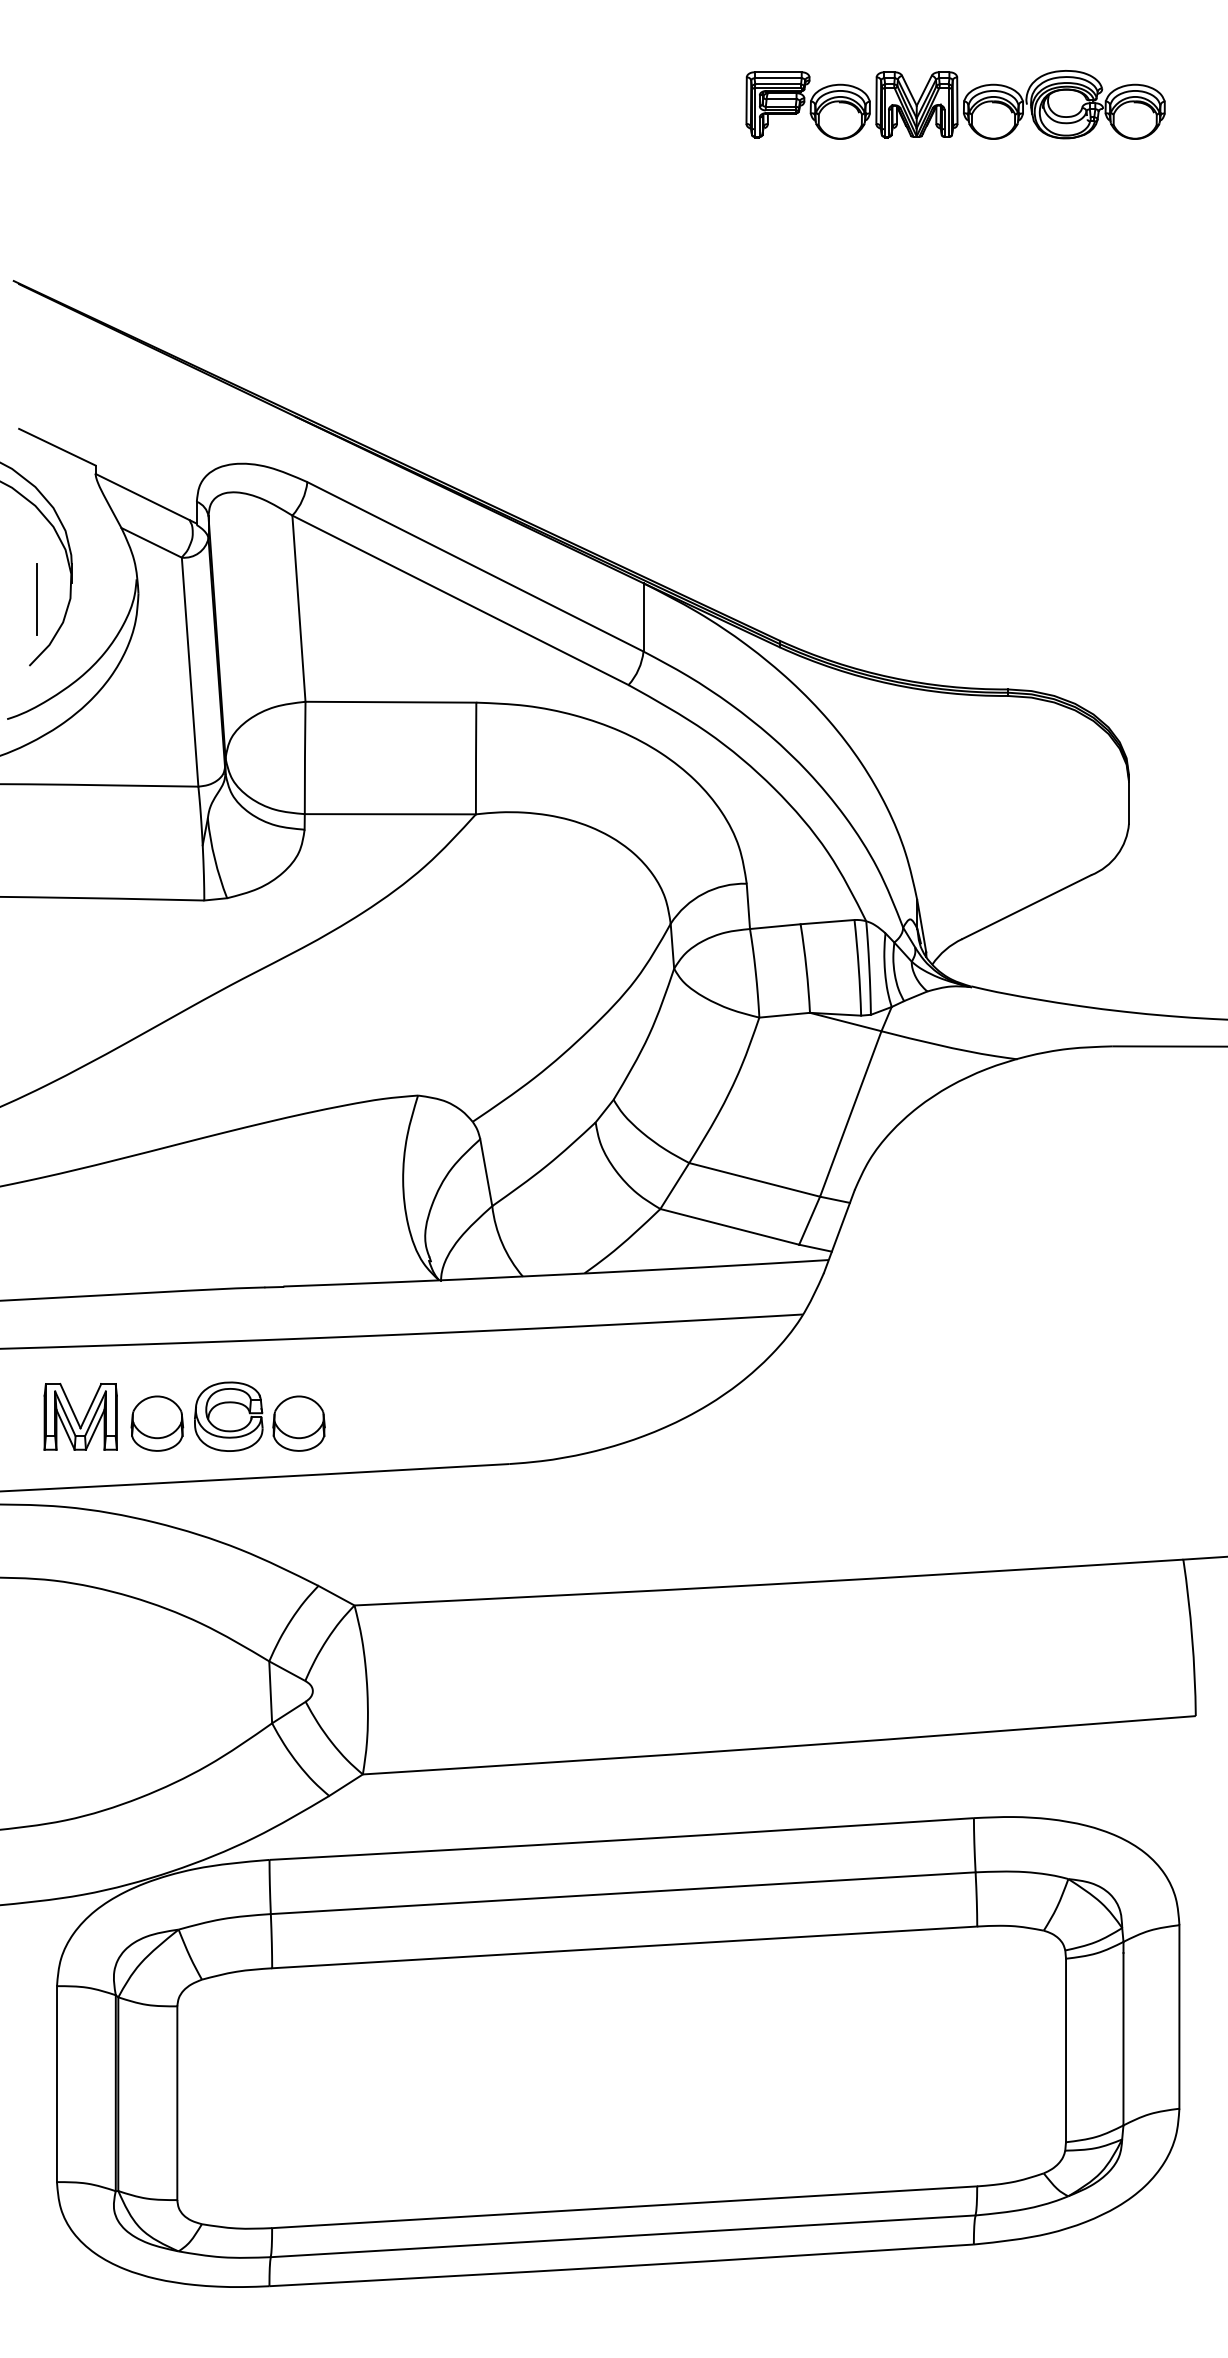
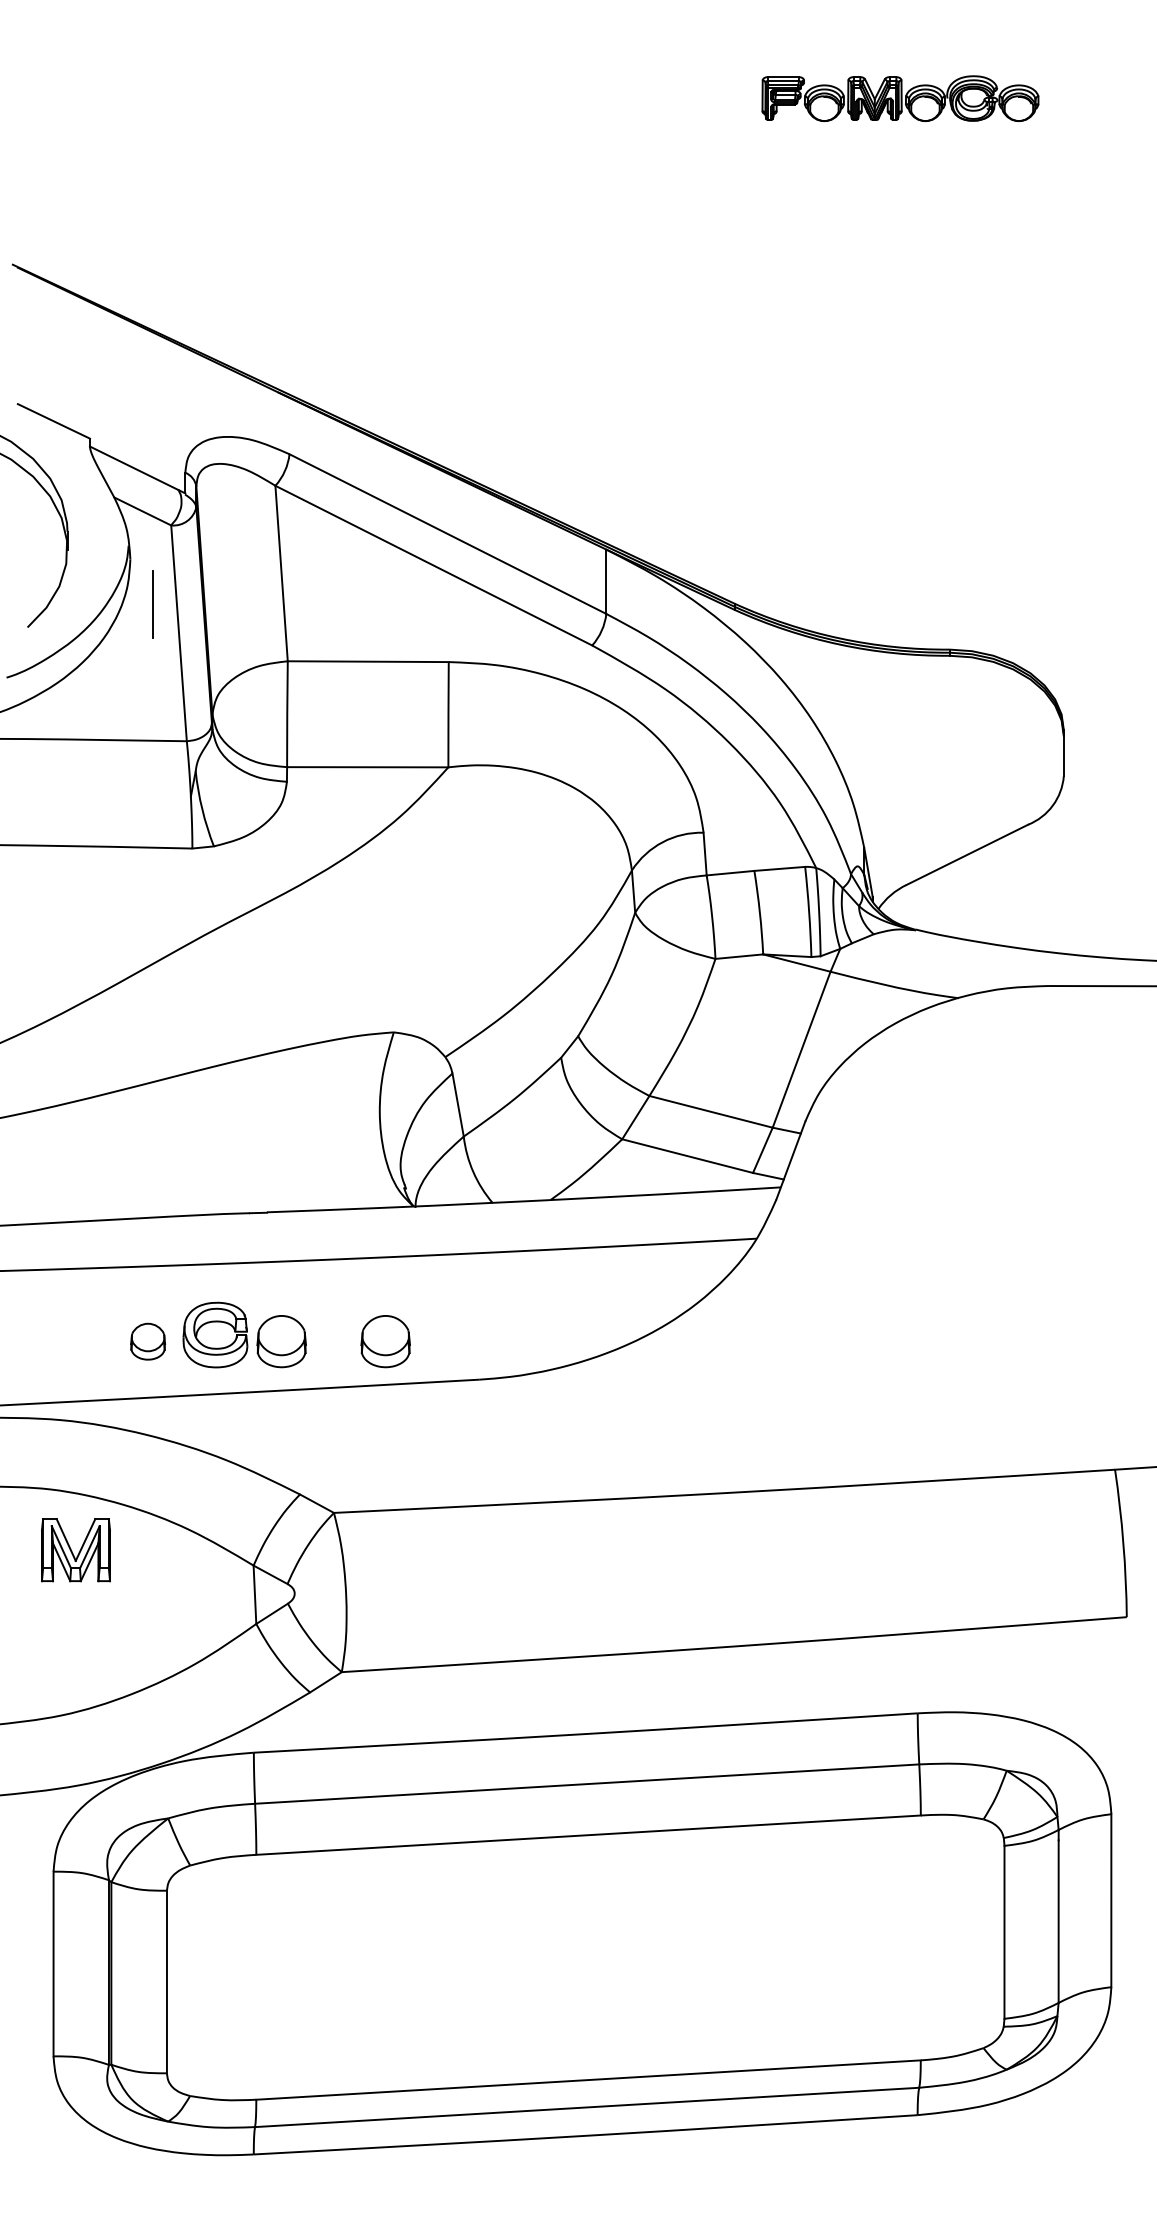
part: (955, 104) -> (900, 98), size x0.7
line: (36, 599) -> (152, 604), moved
part: (80, 1417) -> (75, 1550), moved
part: (156, 1423) -> (147, 1341), size x0.7
part: (409, 1423) -> (385, 1341), added

